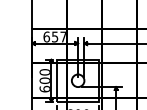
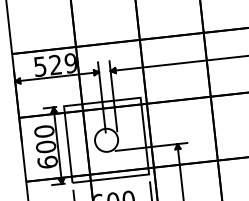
text: (54, 36) -> (54, 64), 657 -> 529

